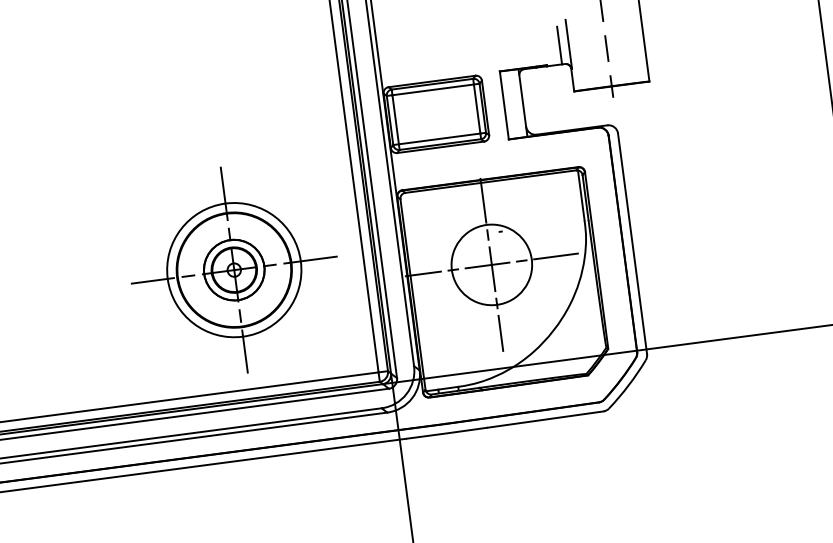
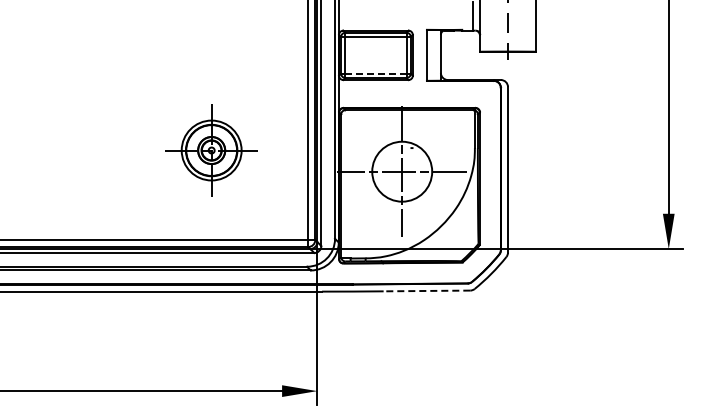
line: (438, 138) -> (375, 73), solid -> dashed
part: (233, 270) -> (211, 150), size x0.6
line: (545, 418) -> (426, 290), solid -> dashed

